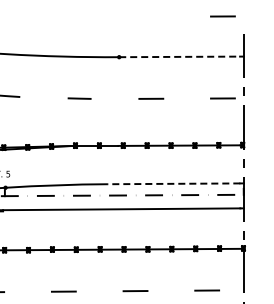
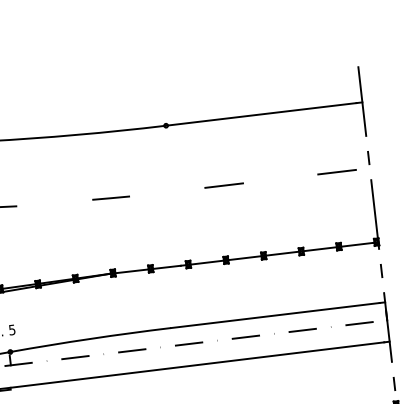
line: (222, 16) -> (321, 43), removed
line: (180, 56) -> (262, 113), dashed -> solid
line: (173, 183) -> (274, 315), dashed -> solid

